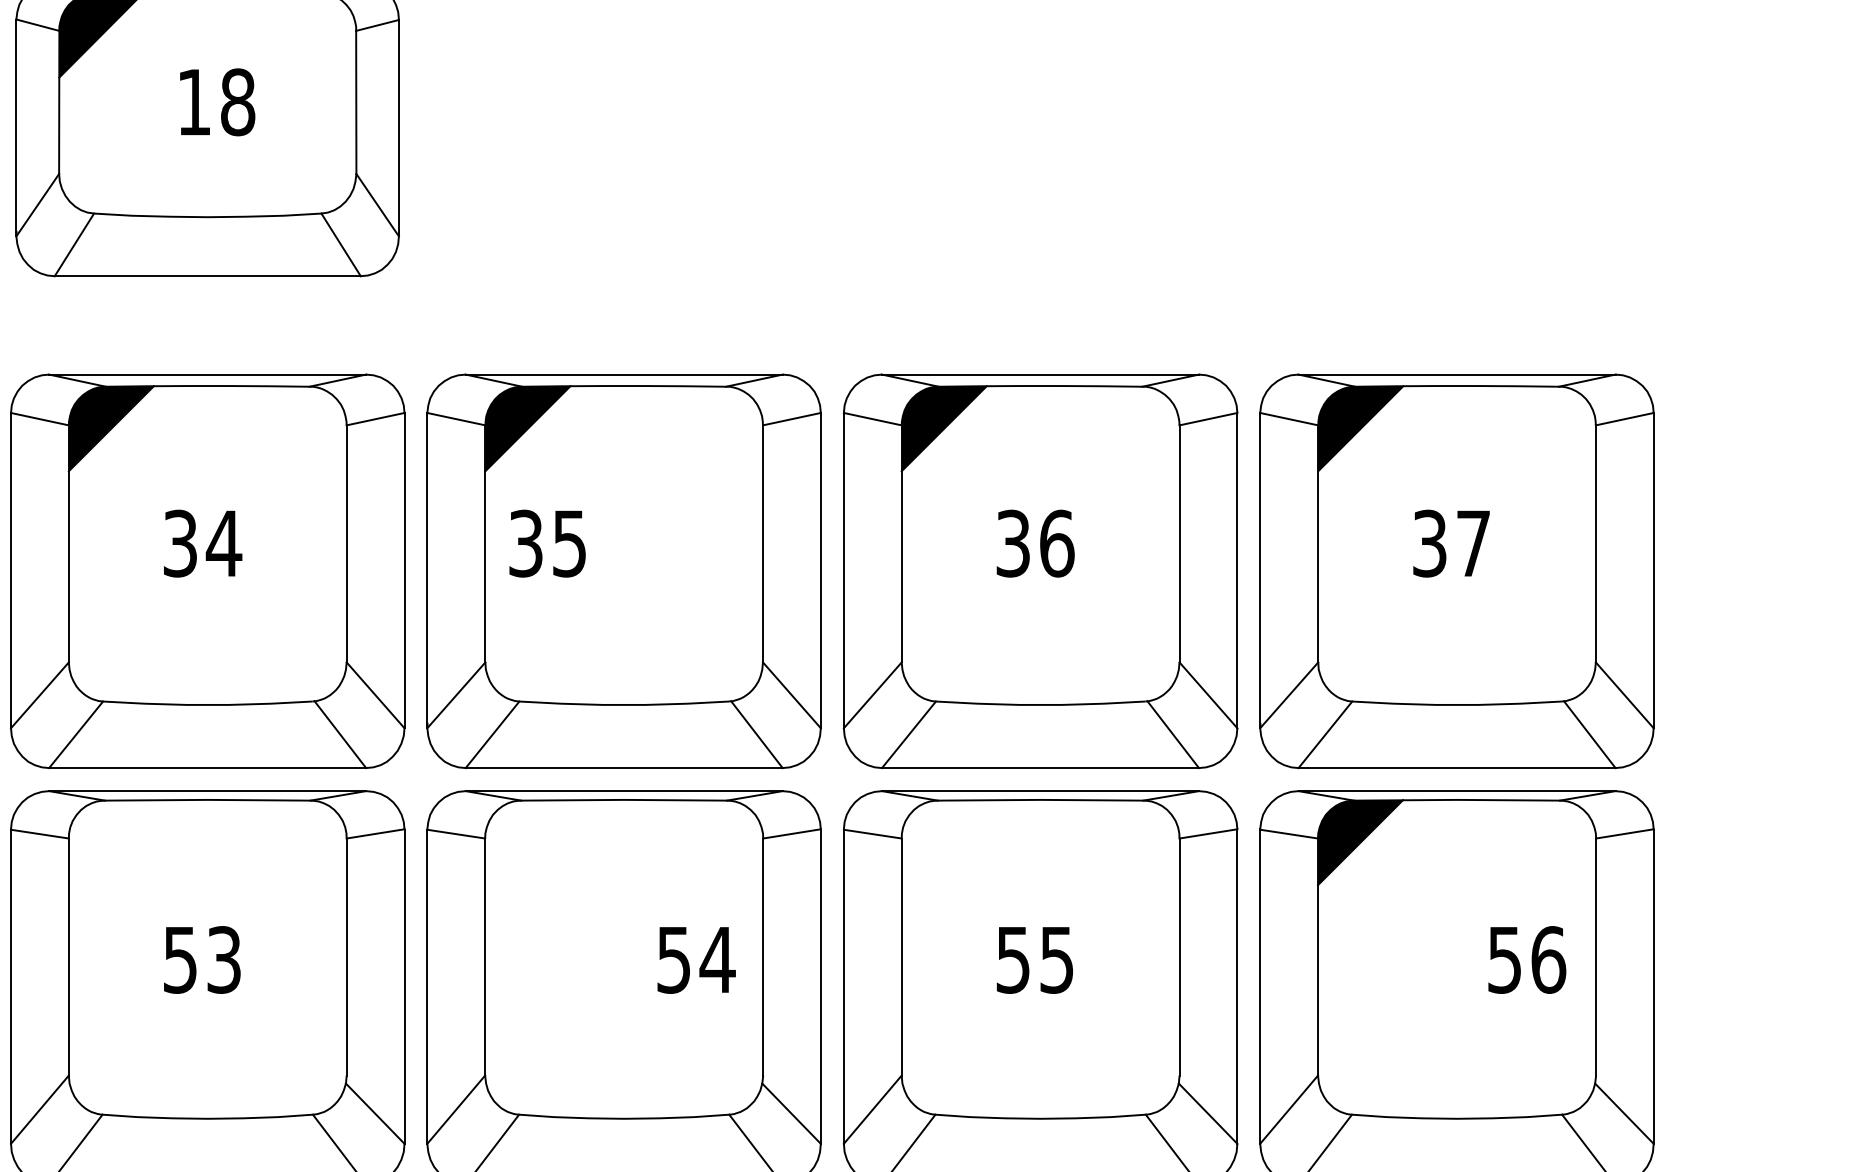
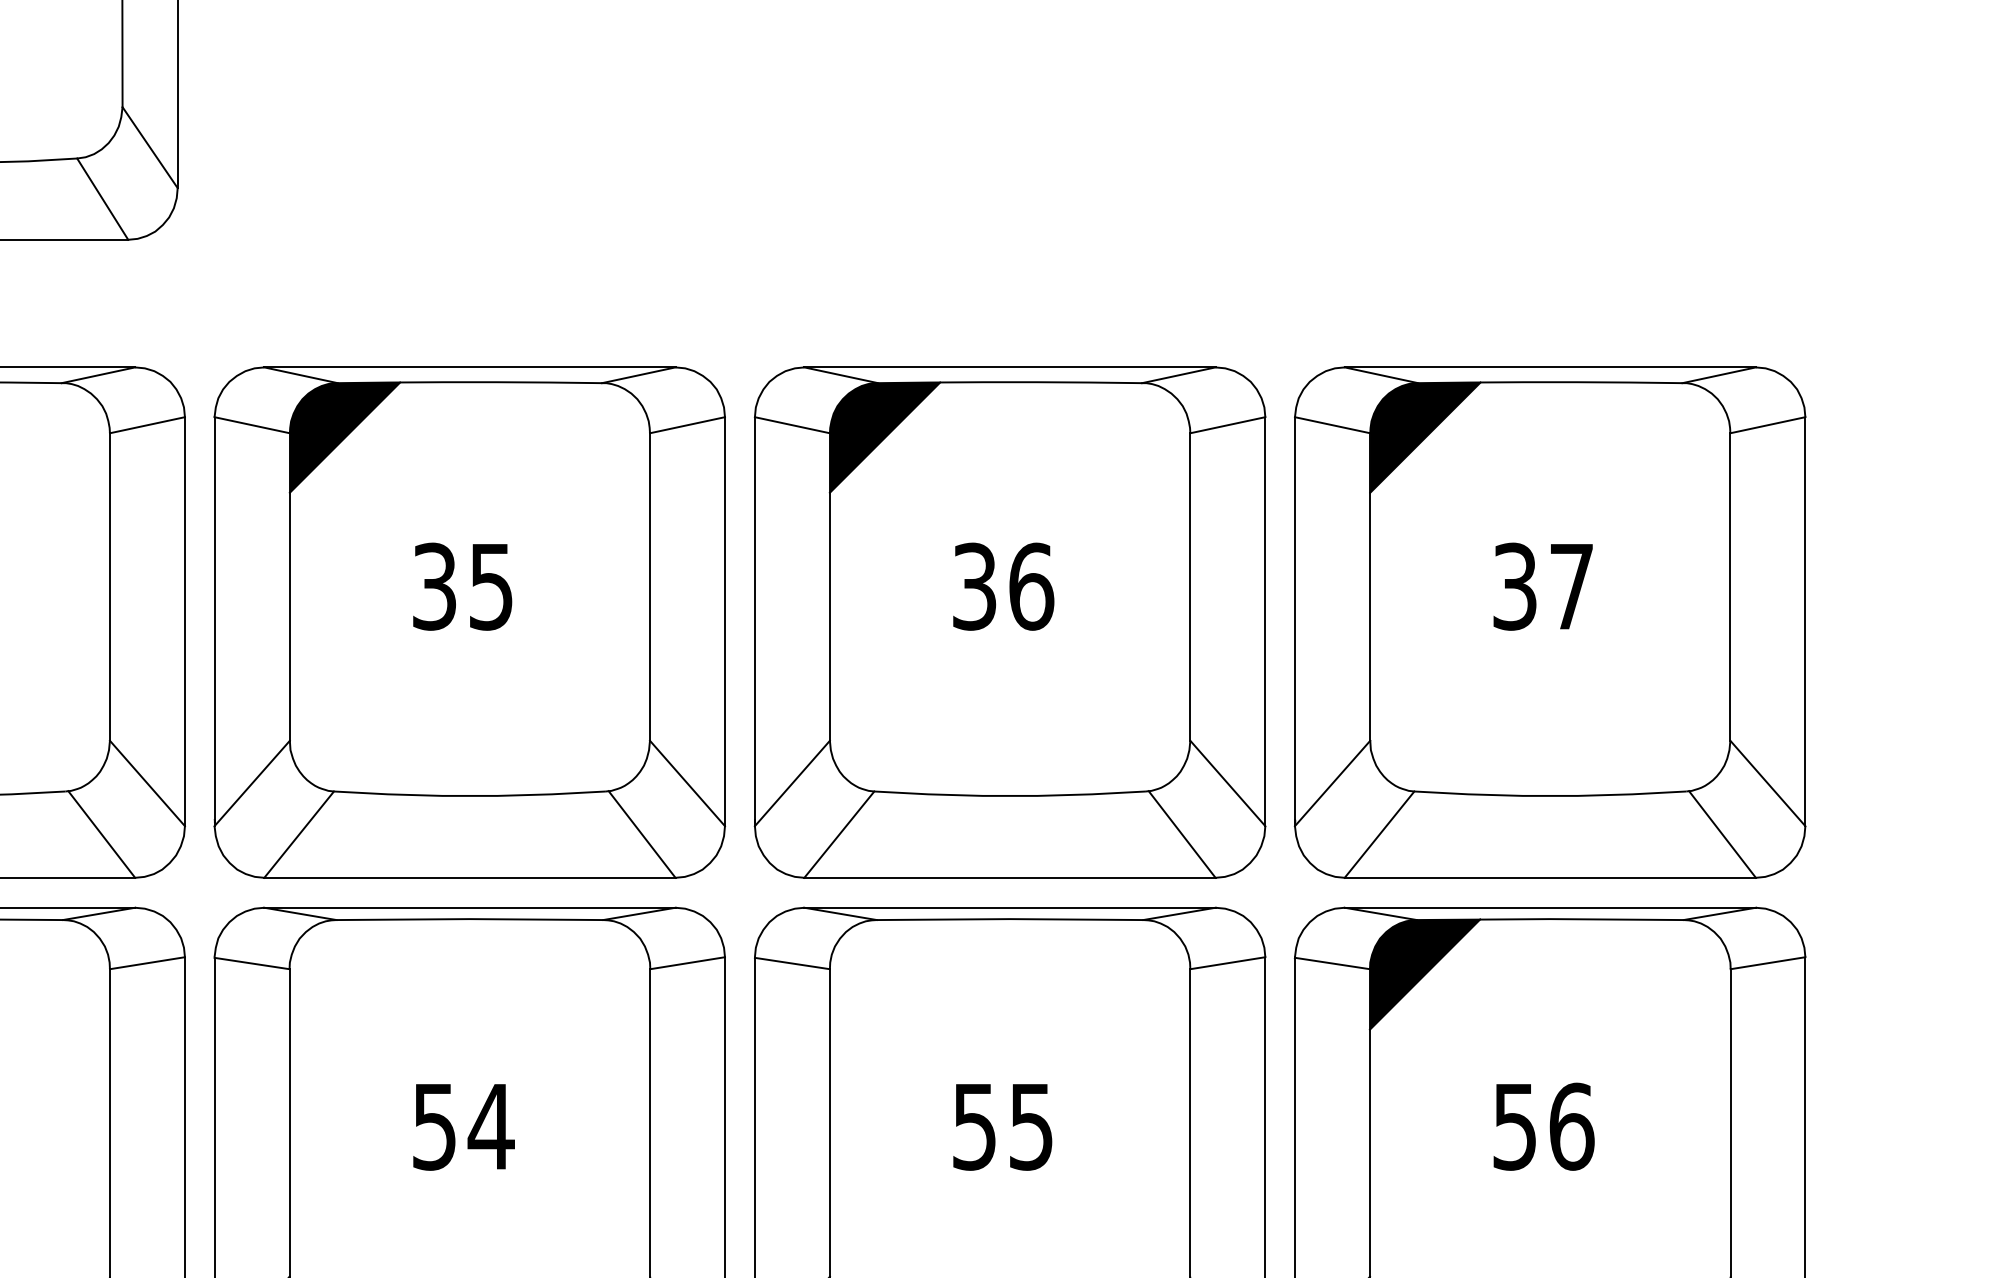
text: (547, 543) -> (462, 586), moved
text: (1527, 959) -> (1544, 1126), moved
text: (696, 960) -> (463, 1127), moved

